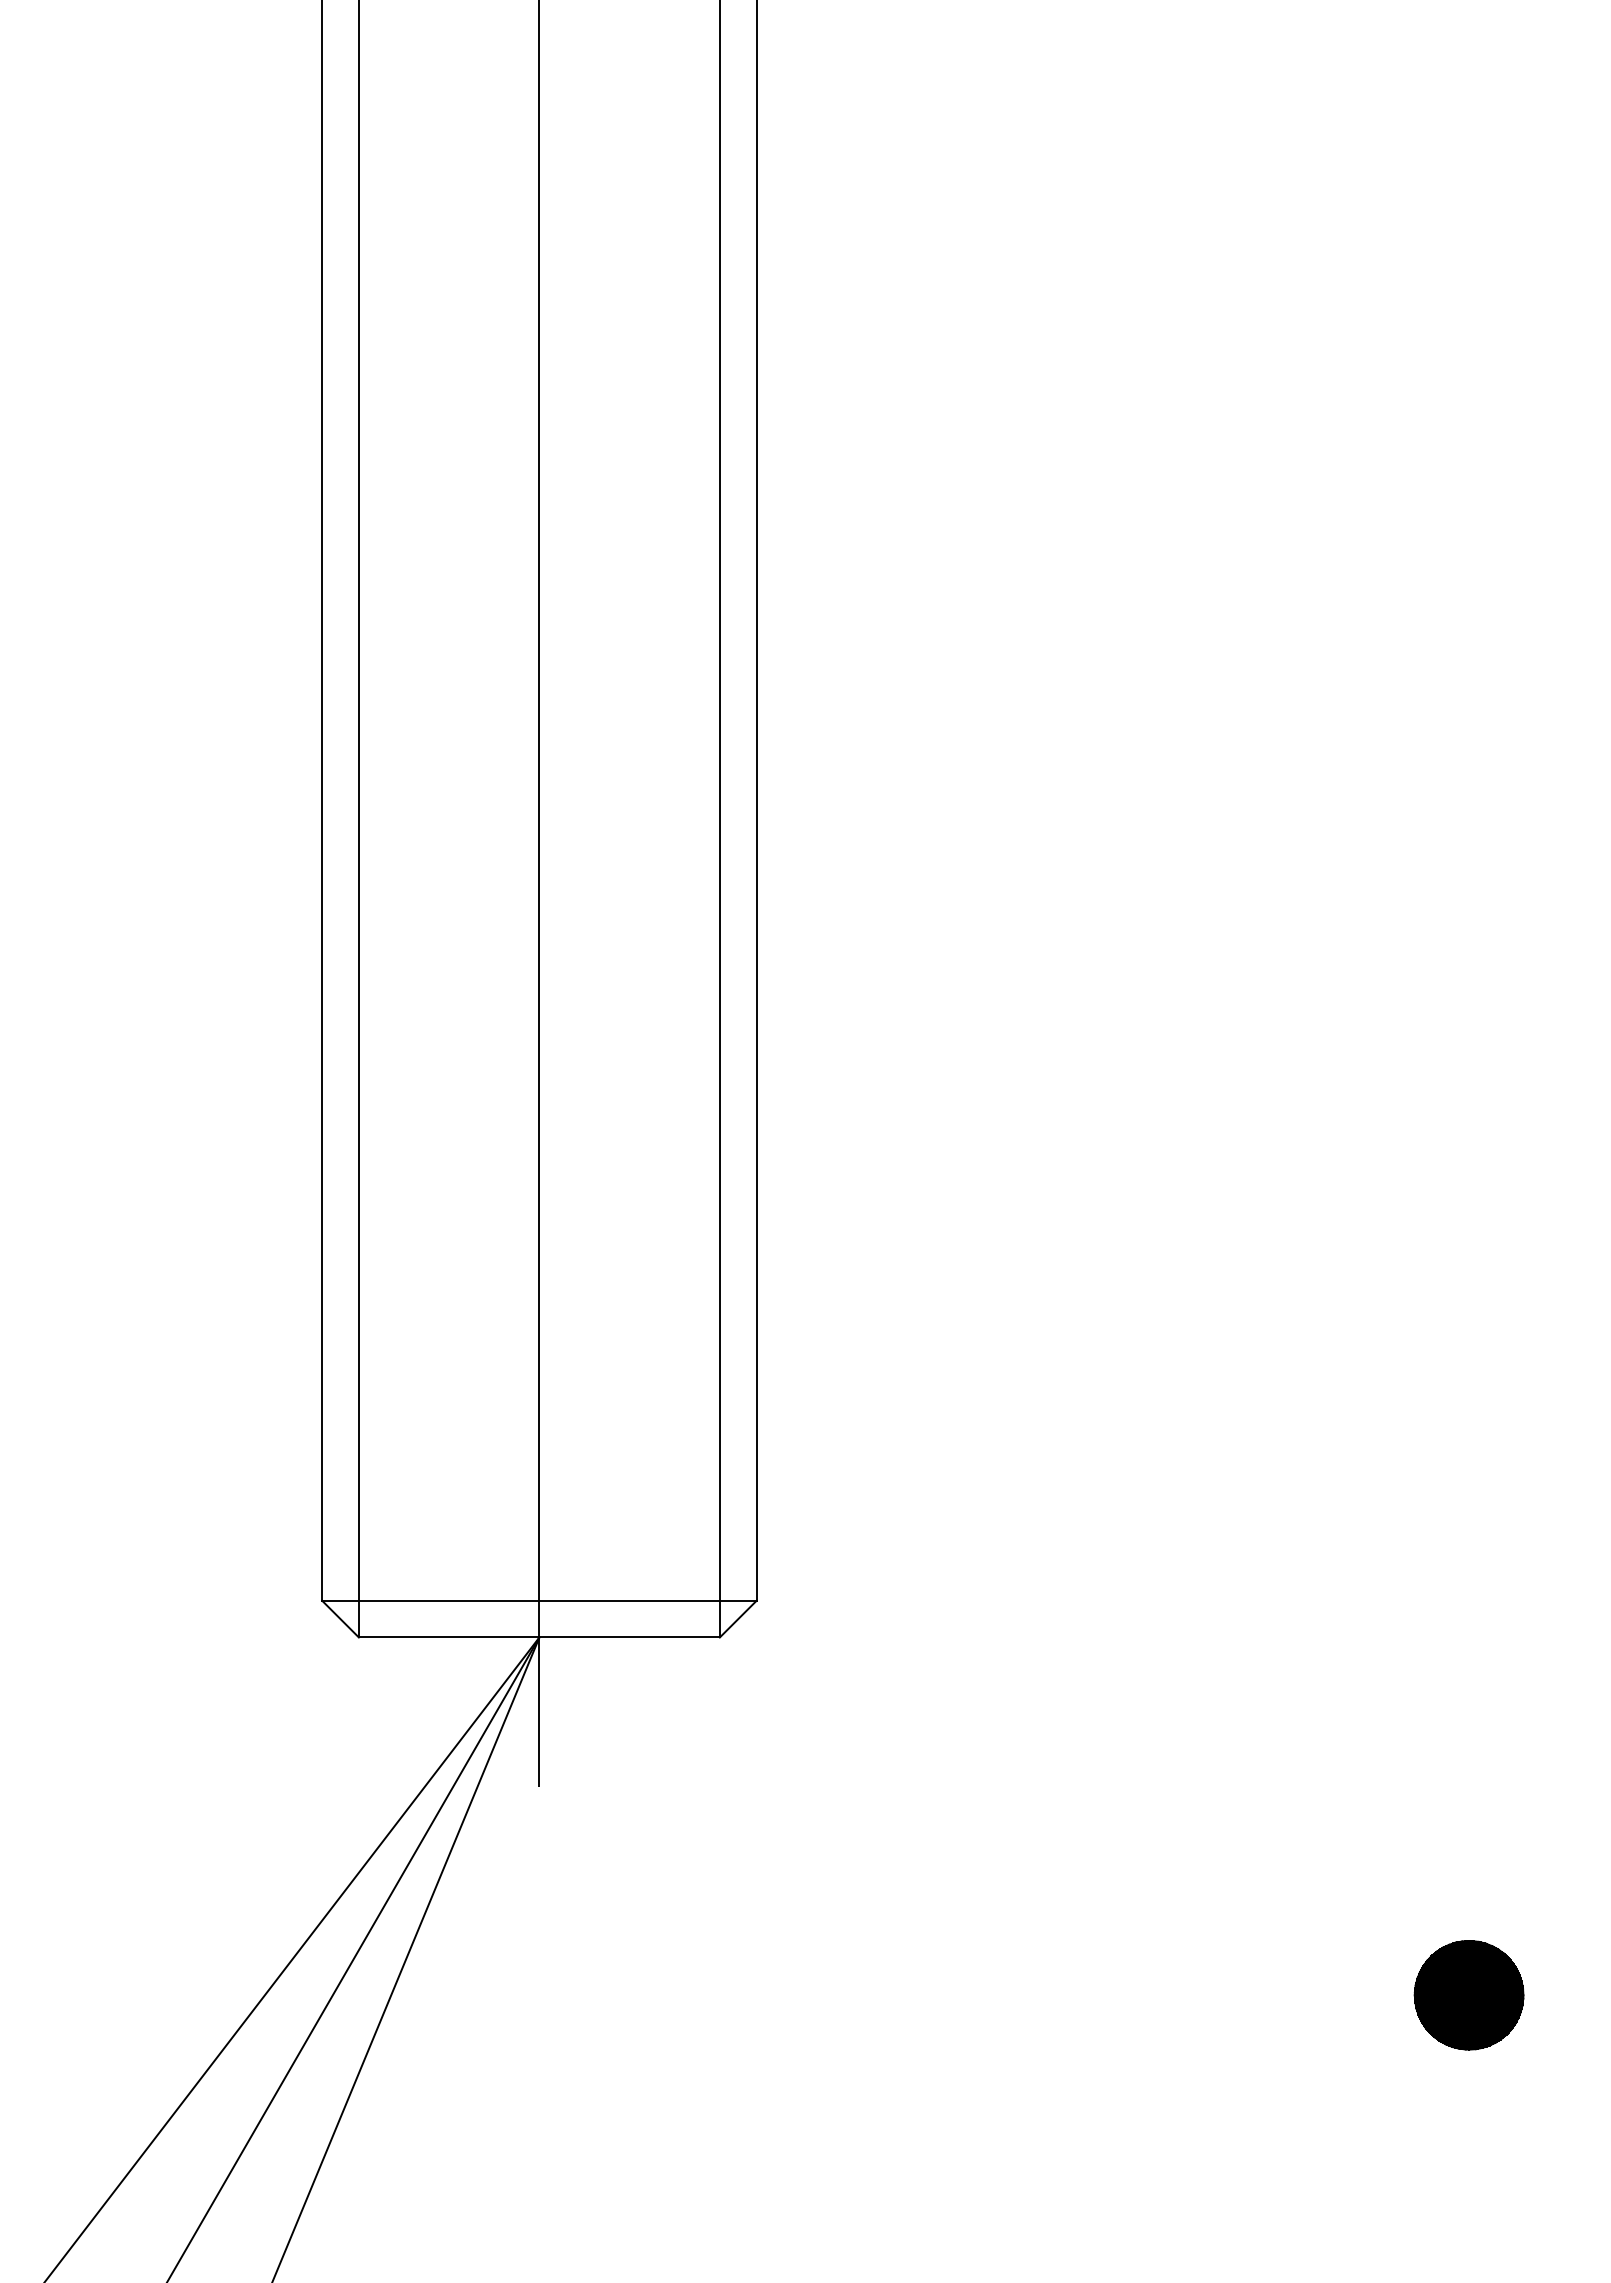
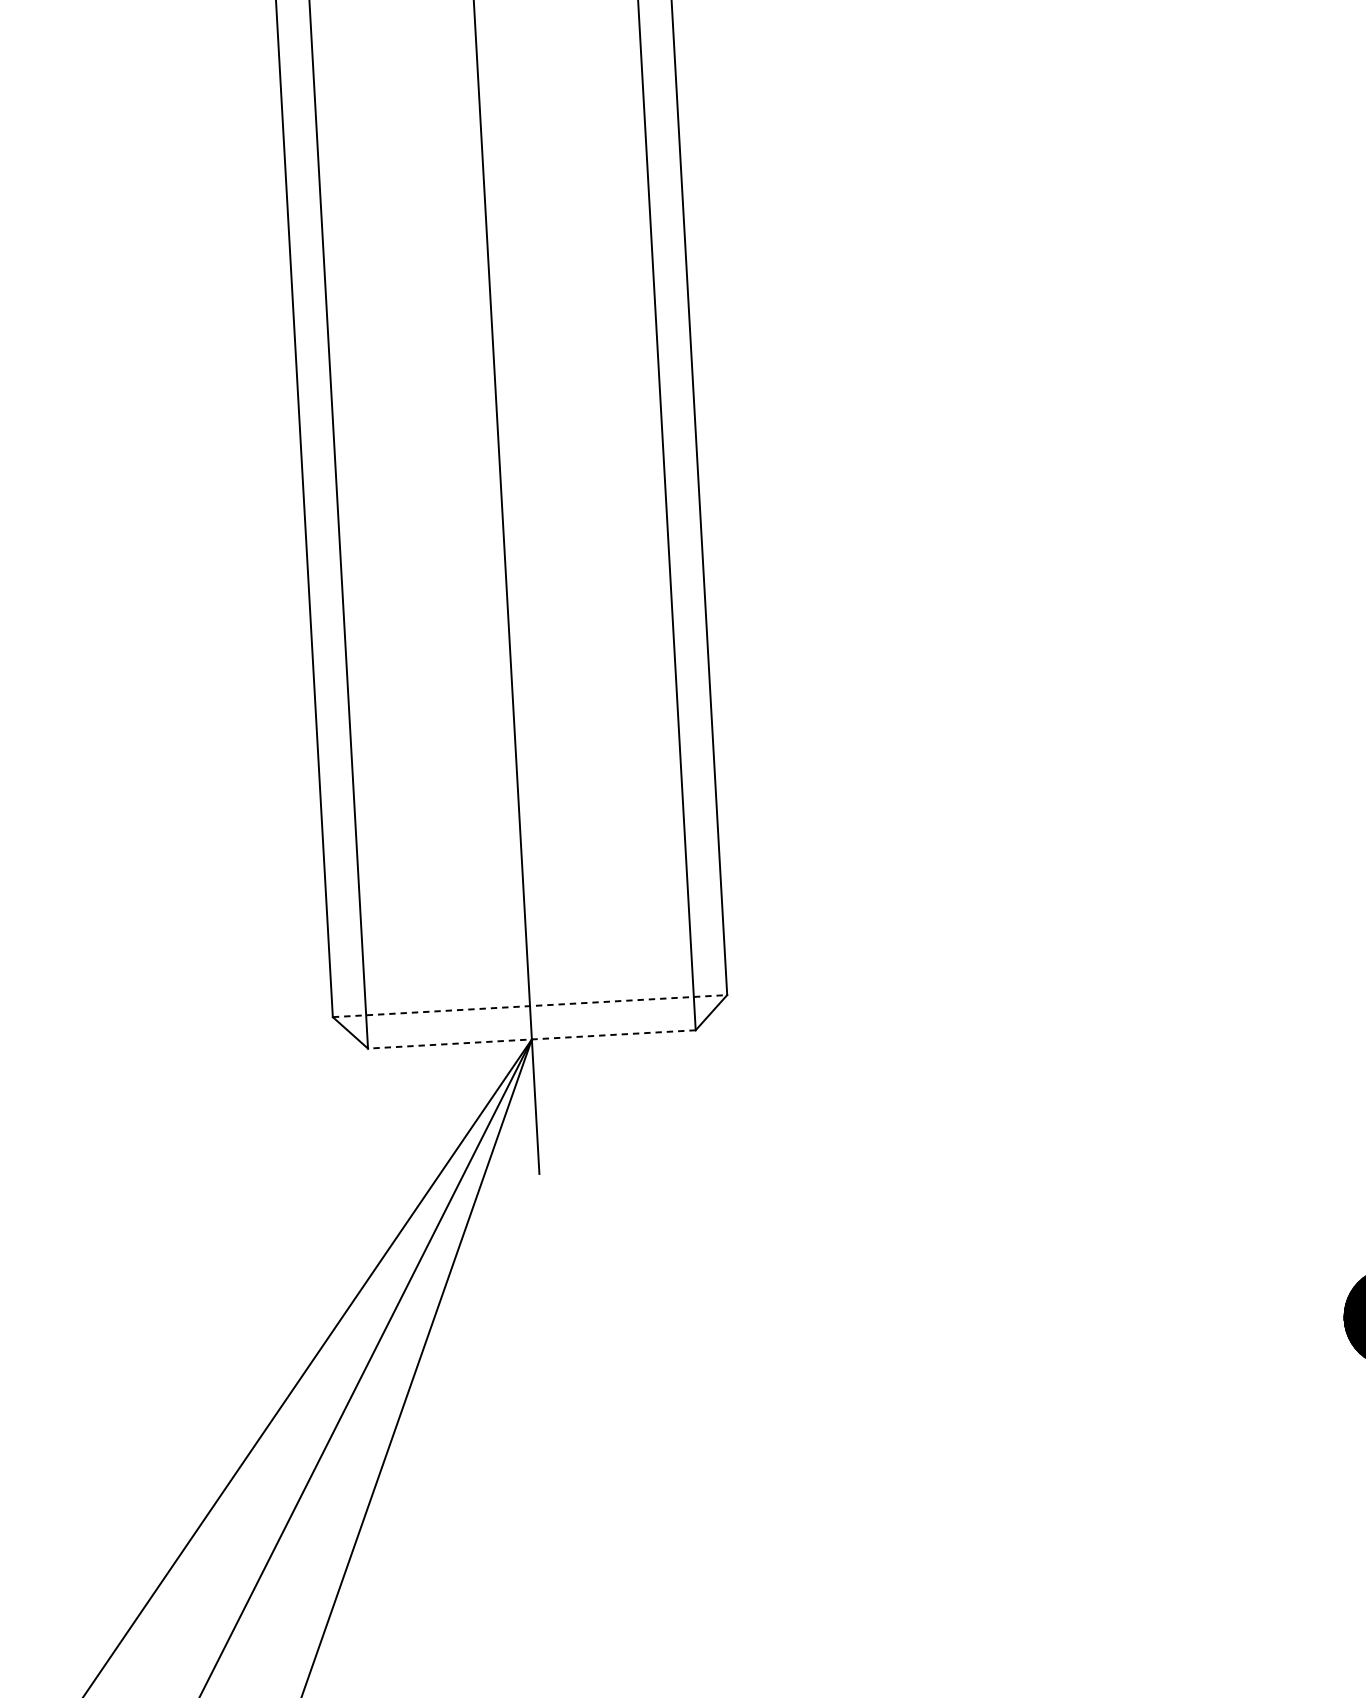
line: (539, 1600) -> (530, 1005), solid -> dashed
line: (538, 1637) -> (531, 1039), solid -> dashed

